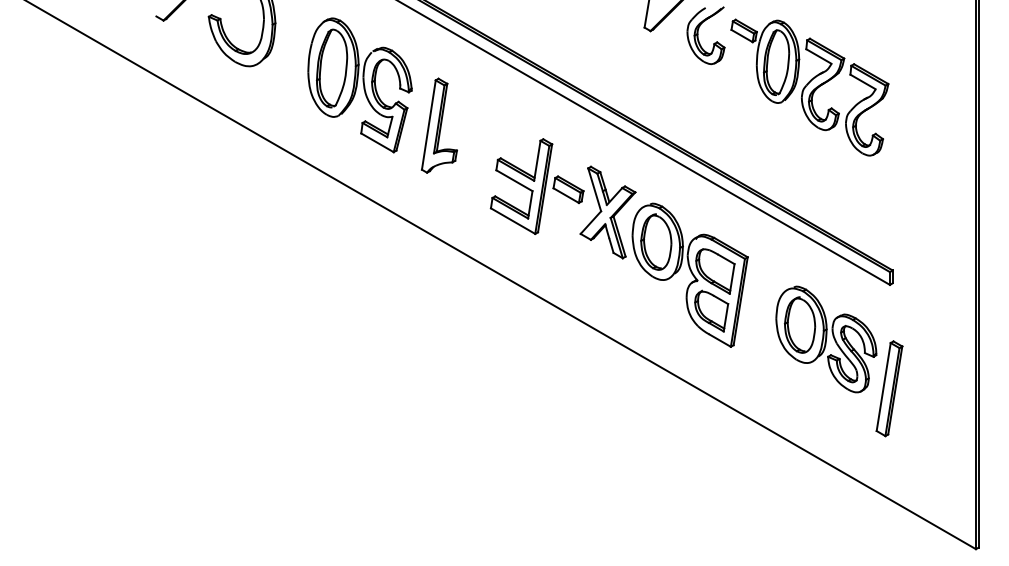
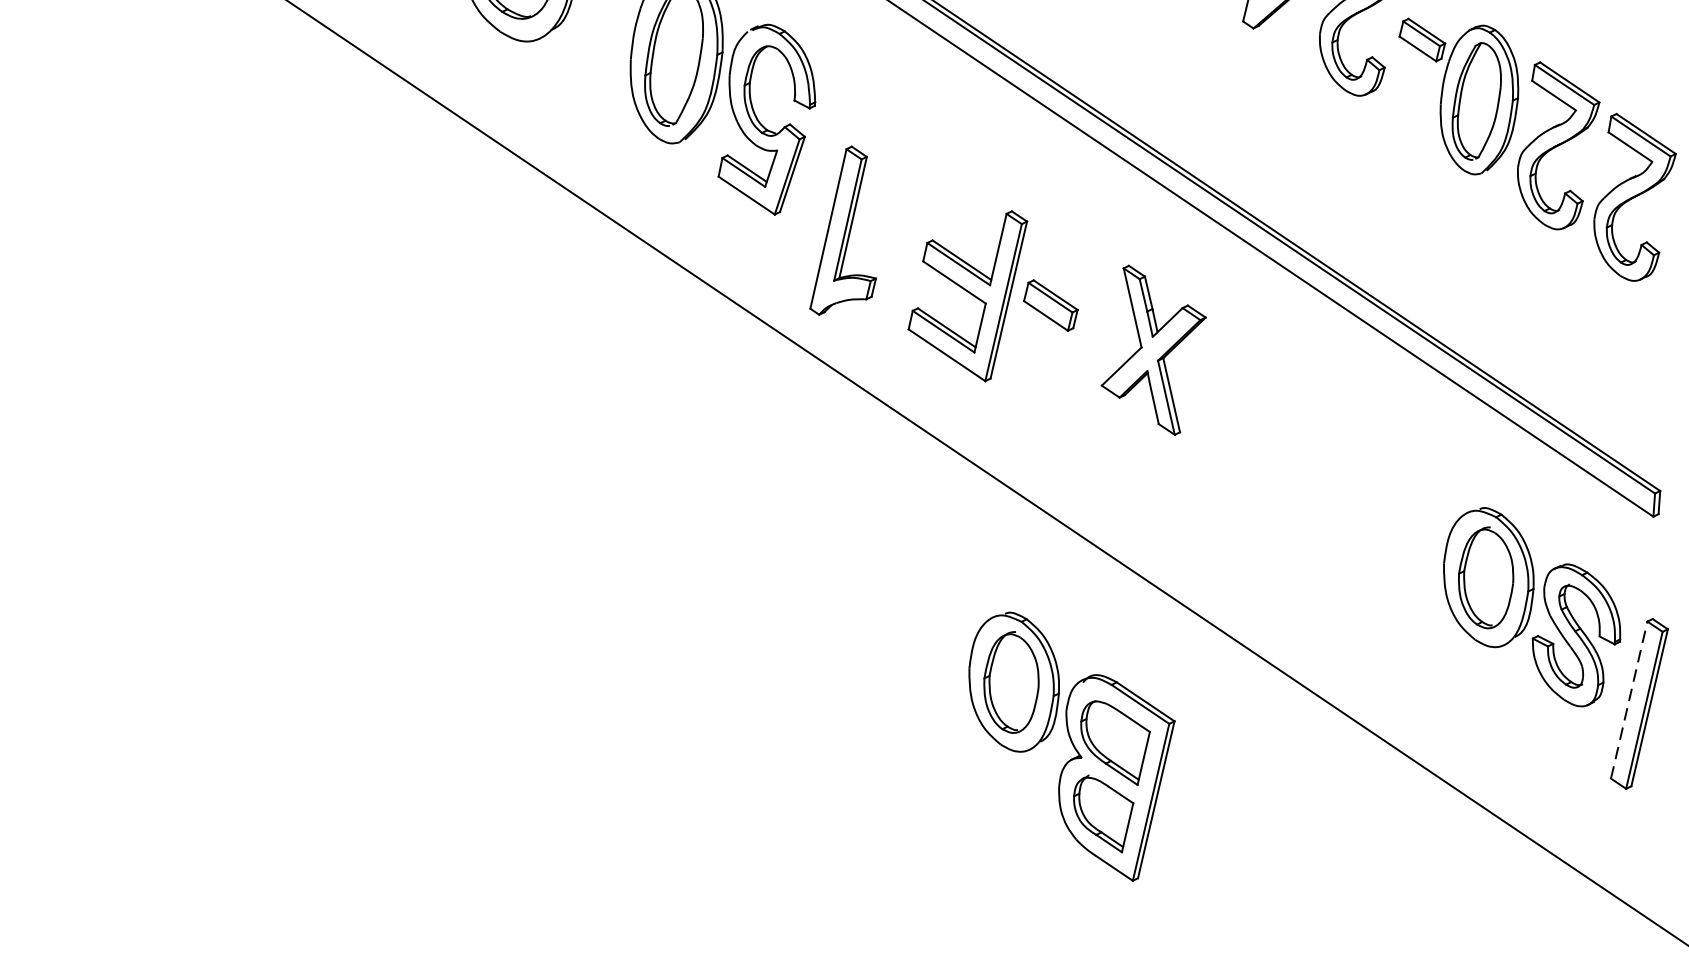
part: (439, 125) -> (847, 231), moved
part: (536, 186) -> (993, 295), moved
part: (689, 274) -> (1067, 745), moved
line: (883, 387) -> (1628, 700), solid -> dashed

